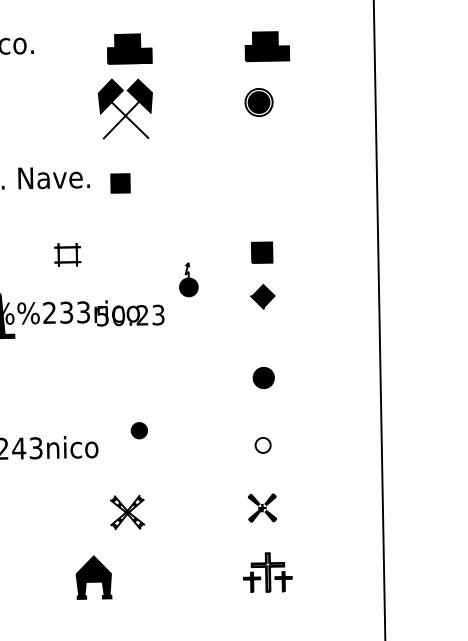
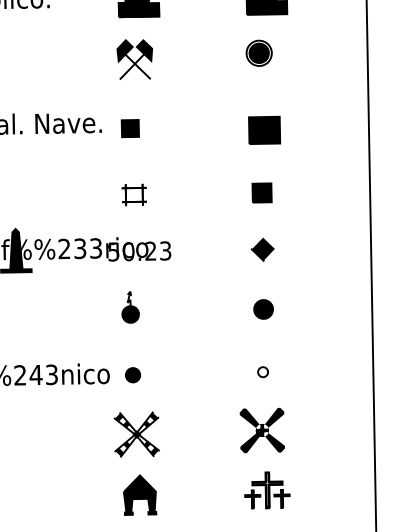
part: (124, 108) -> (134, 58), size x0.71
part: (264, 184) -> (264, 129), added
part: (67, 254) -> (134, 194), moved
part: (188, 279) -> (130, 307), moved
part: (262, 296) -> (262, 249), moved
part: (138, 430) -> (132, 375), moved
part: (263, 445) -> (263, 372), size x0.71
part: (262, 507) -> (262, 429), size x1.67
part: (127, 512) -> (136, 434), size x1.43
part: (93, 577) -> (139, 494), moved

